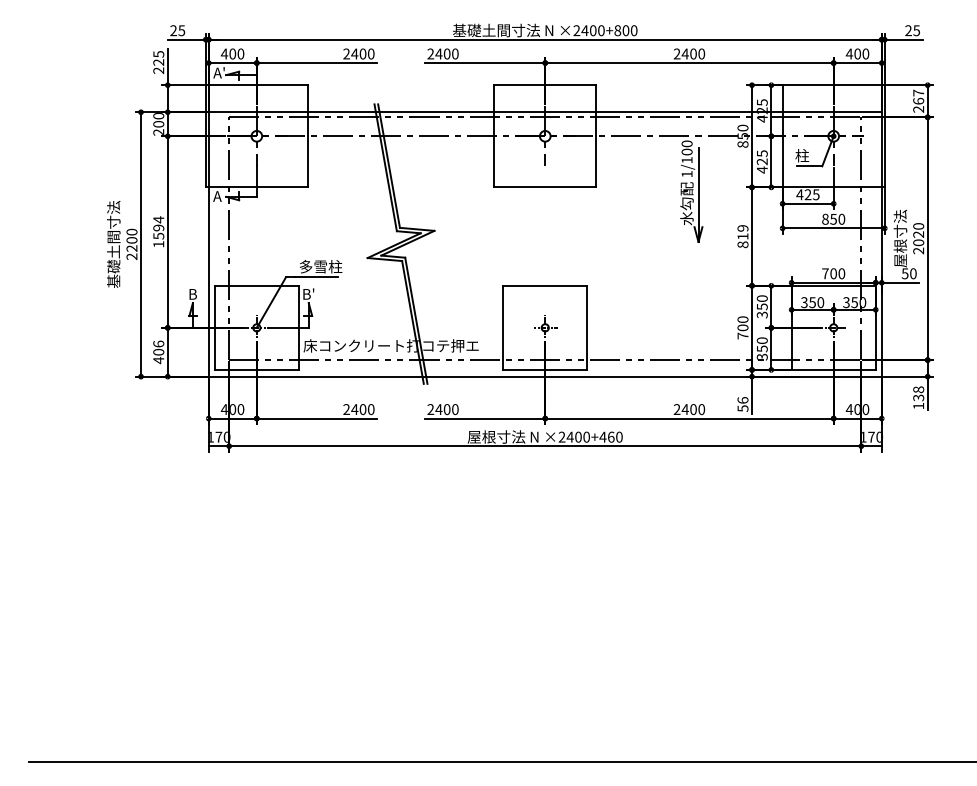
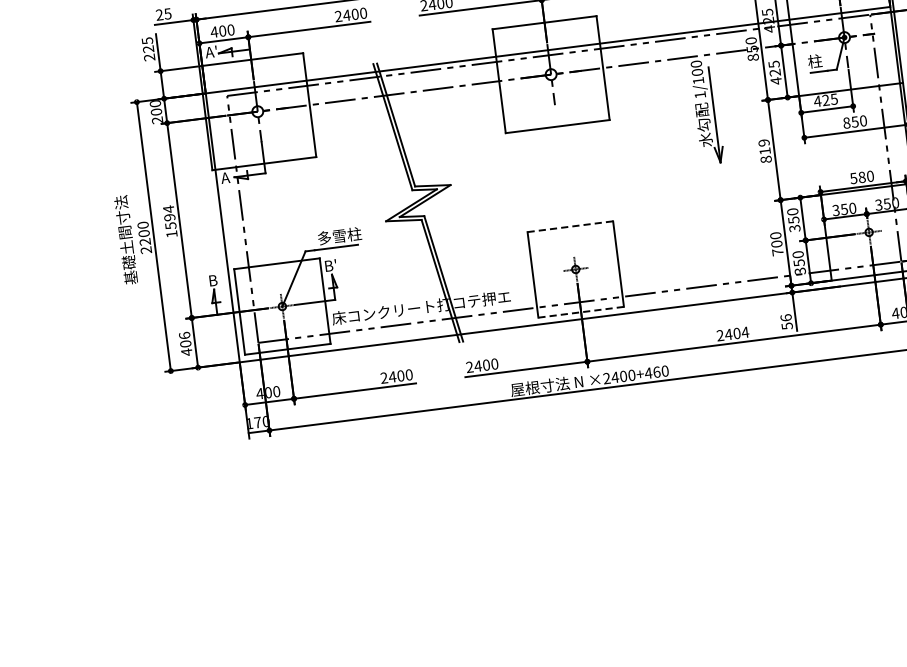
text: (829, 273) -> (857, 177), 700 -> 580
line: (545, 285) -> (570, 226), solid -> dashed
line: (545, 369) -> (581, 311), solid -> dashed
text: (701, 409) -> (745, 332), 2400 -> 2404

